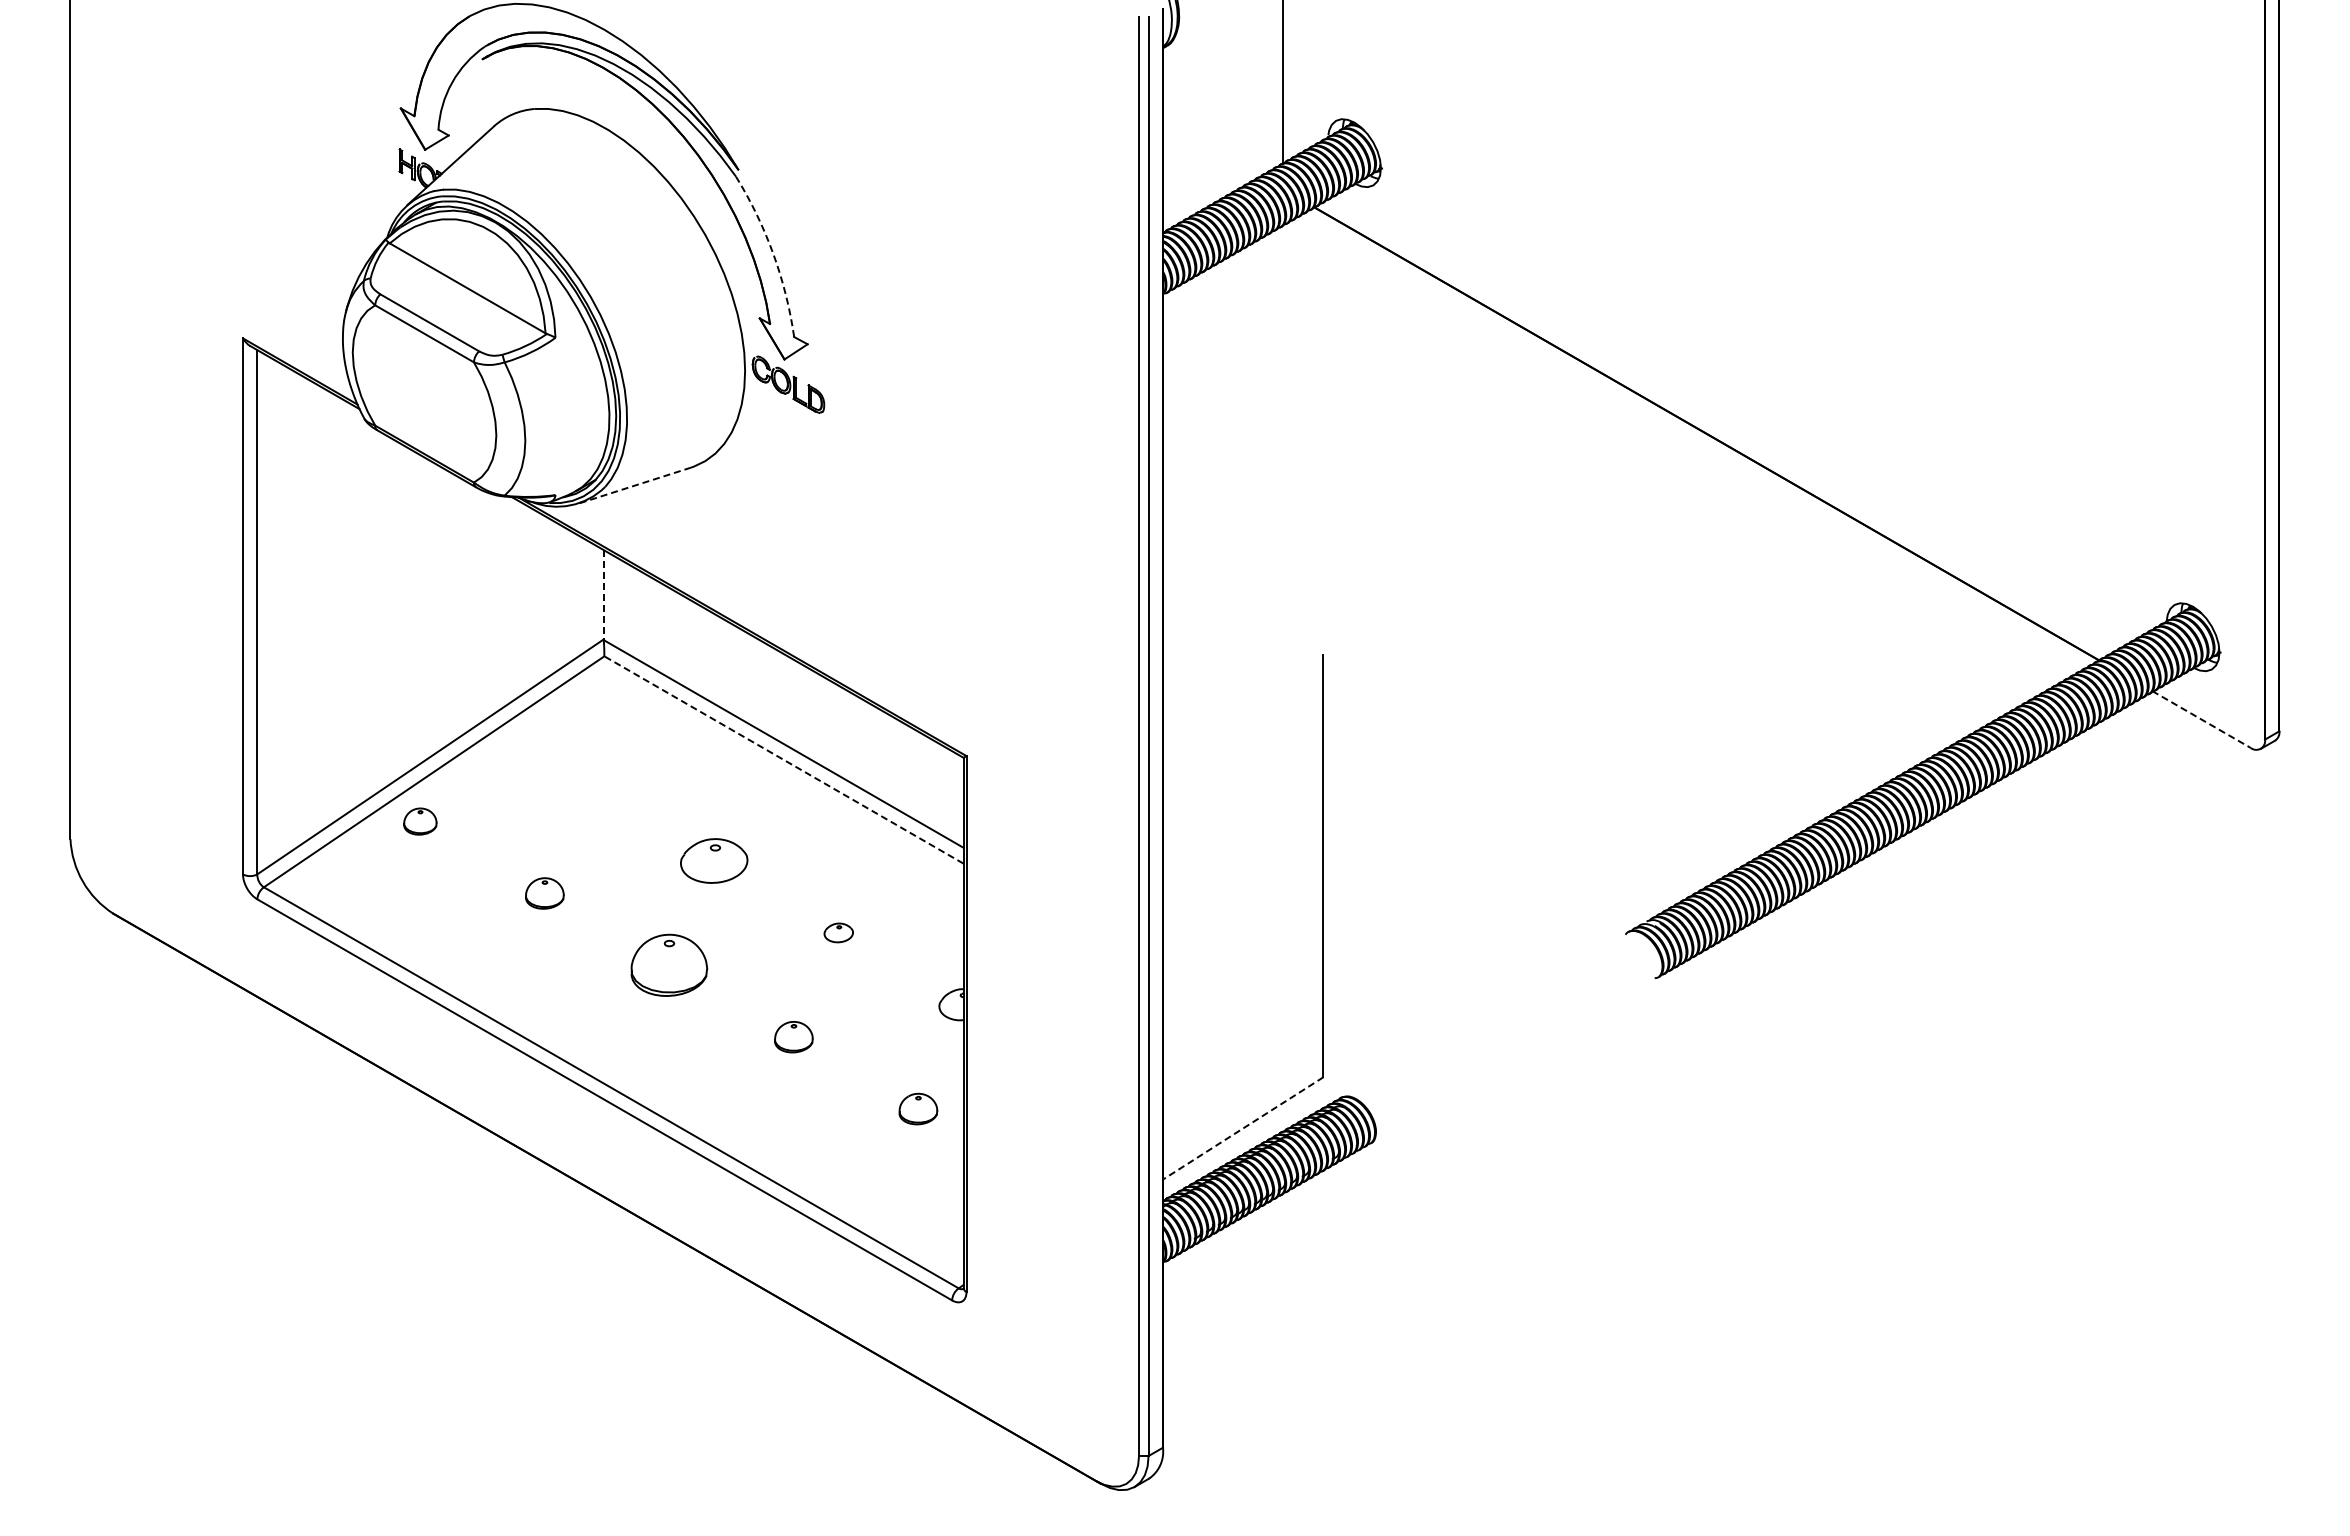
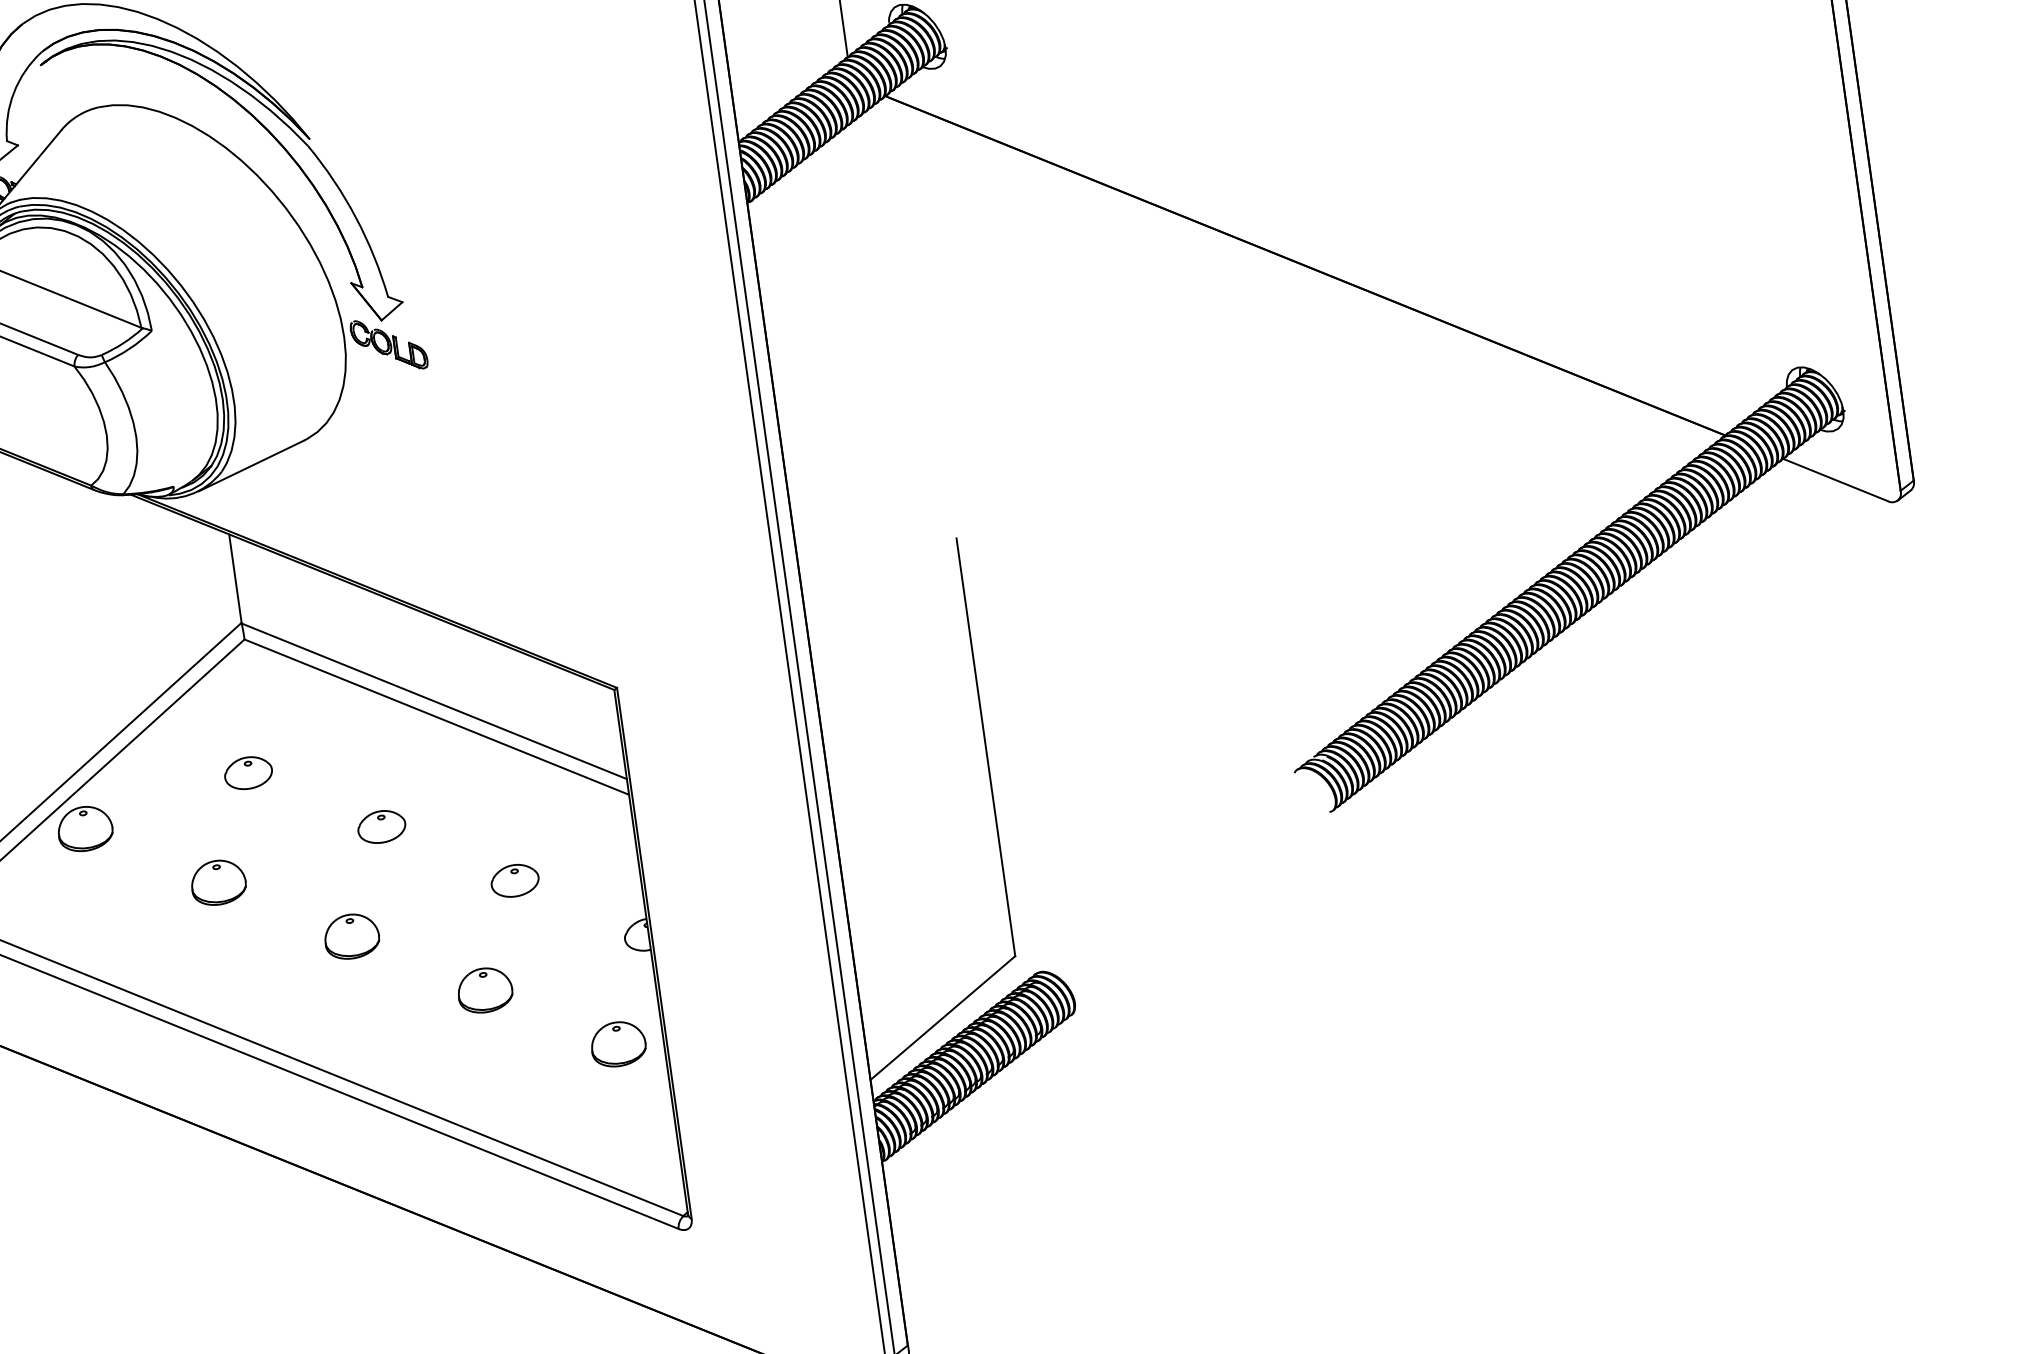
arc: (773, 253) -> (355, 217), dashed -> solid
line: (635, 485) -> (251, 465), dashed -> solid
line: (603, 594) -> (235, 578), dashed -> solid
line: (2201, 719) -> (1834, 479), dashed -> solid
line: (783, 759) -> (436, 716), dashed -> solid
part: (589, 788) -> (248, 772), added
part: (420, 821) -> (85, 828), size x1.67
part: (713, 860) -> (381, 826), size x0.71
part: (544, 893) -> (218, 882), size x1.43
part: (838, 932) -> (514, 880), size x1.67
part: (669, 965) -> (352, 936), size x0.71
part: (793, 1036) -> (484, 989), size x1.43
part: (918, 1108) -> (618, 1043), size x1.43
line: (1242, 1128) -> (942, 1018), dashed -> solid

